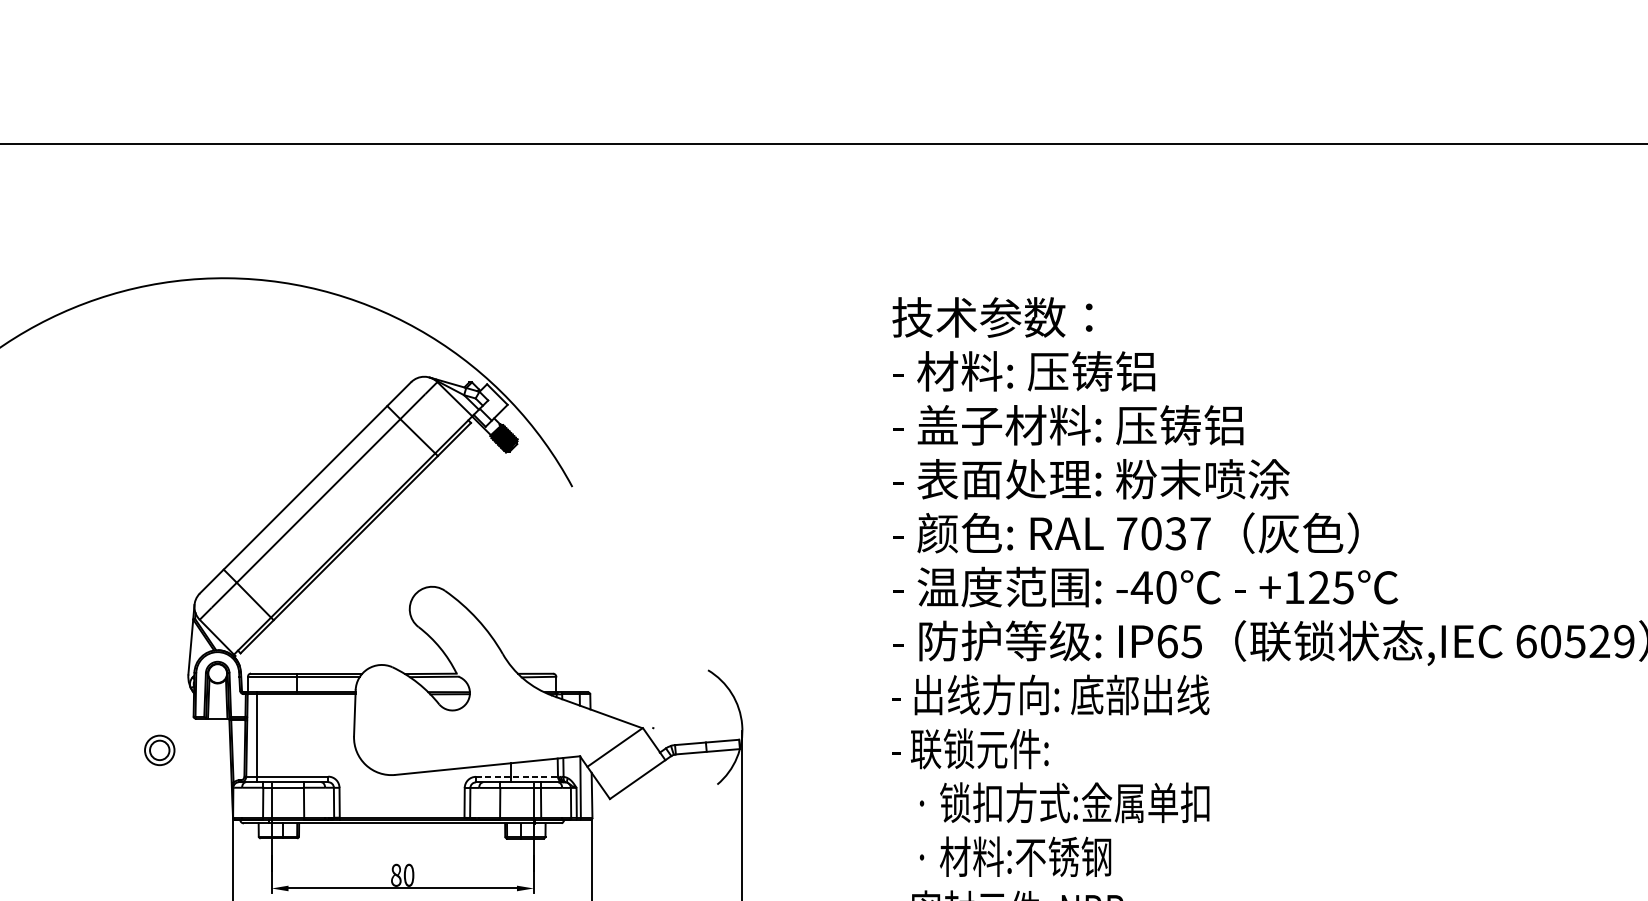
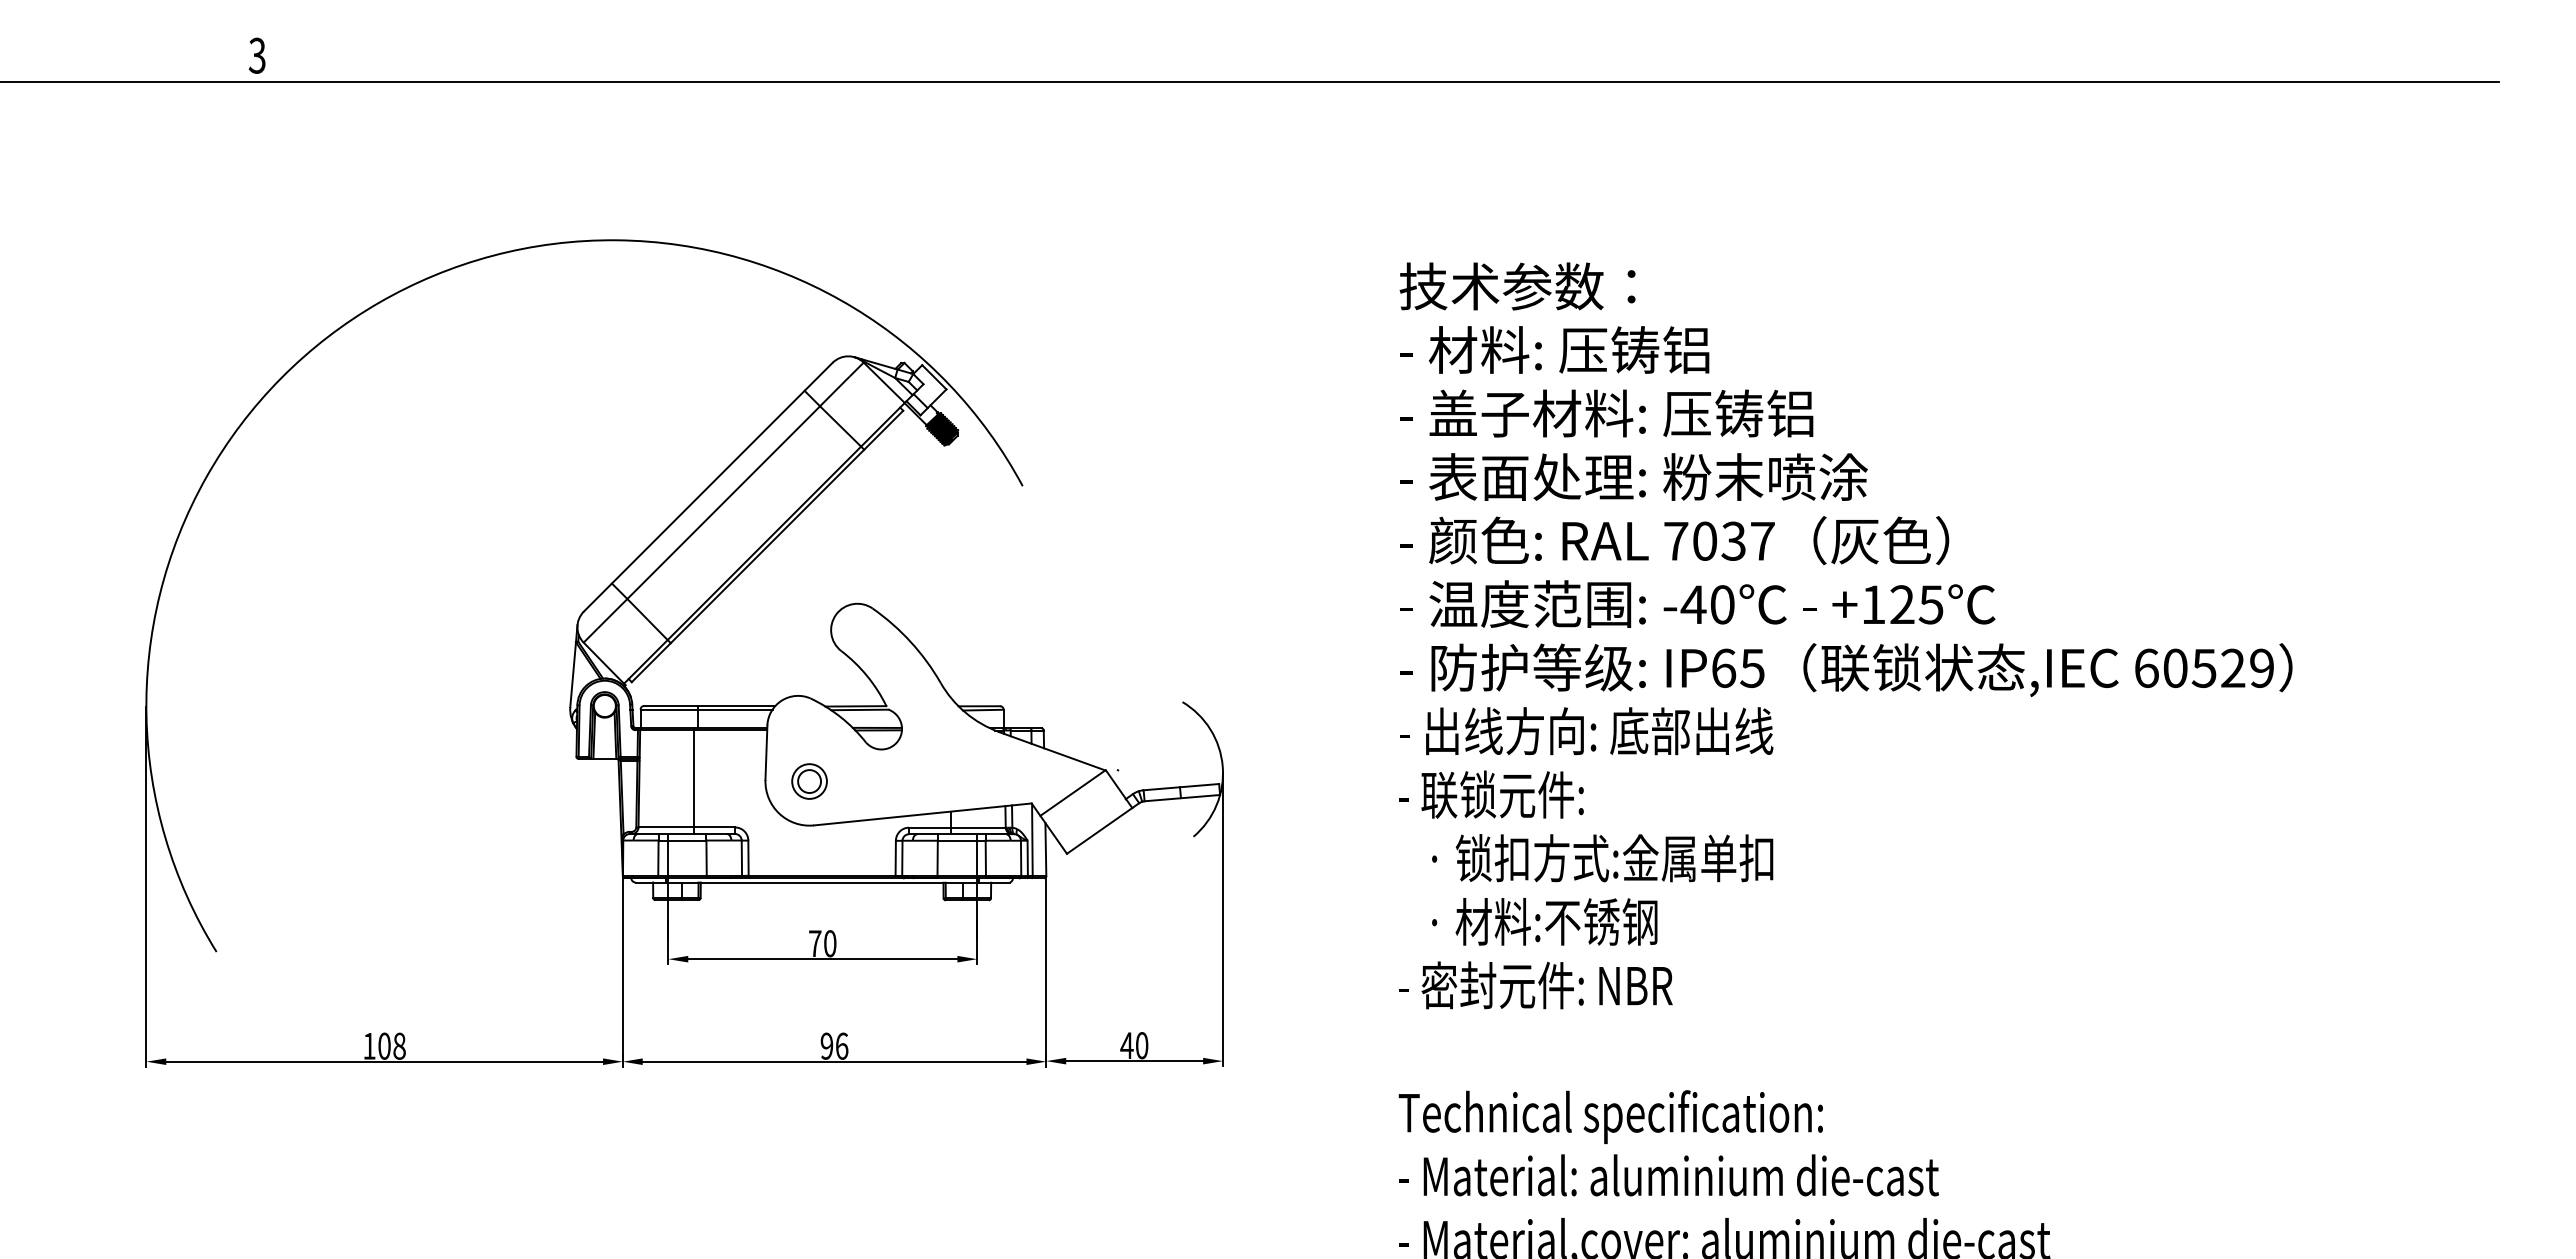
line: (257, 737) -> (693, 781), moved
part: (159, 750) -> (809, 781), moved
line: (517, 776) -> (957, 827), dashed -> solid
text: (396, 875) -> (815, 943), 80 -> 70

